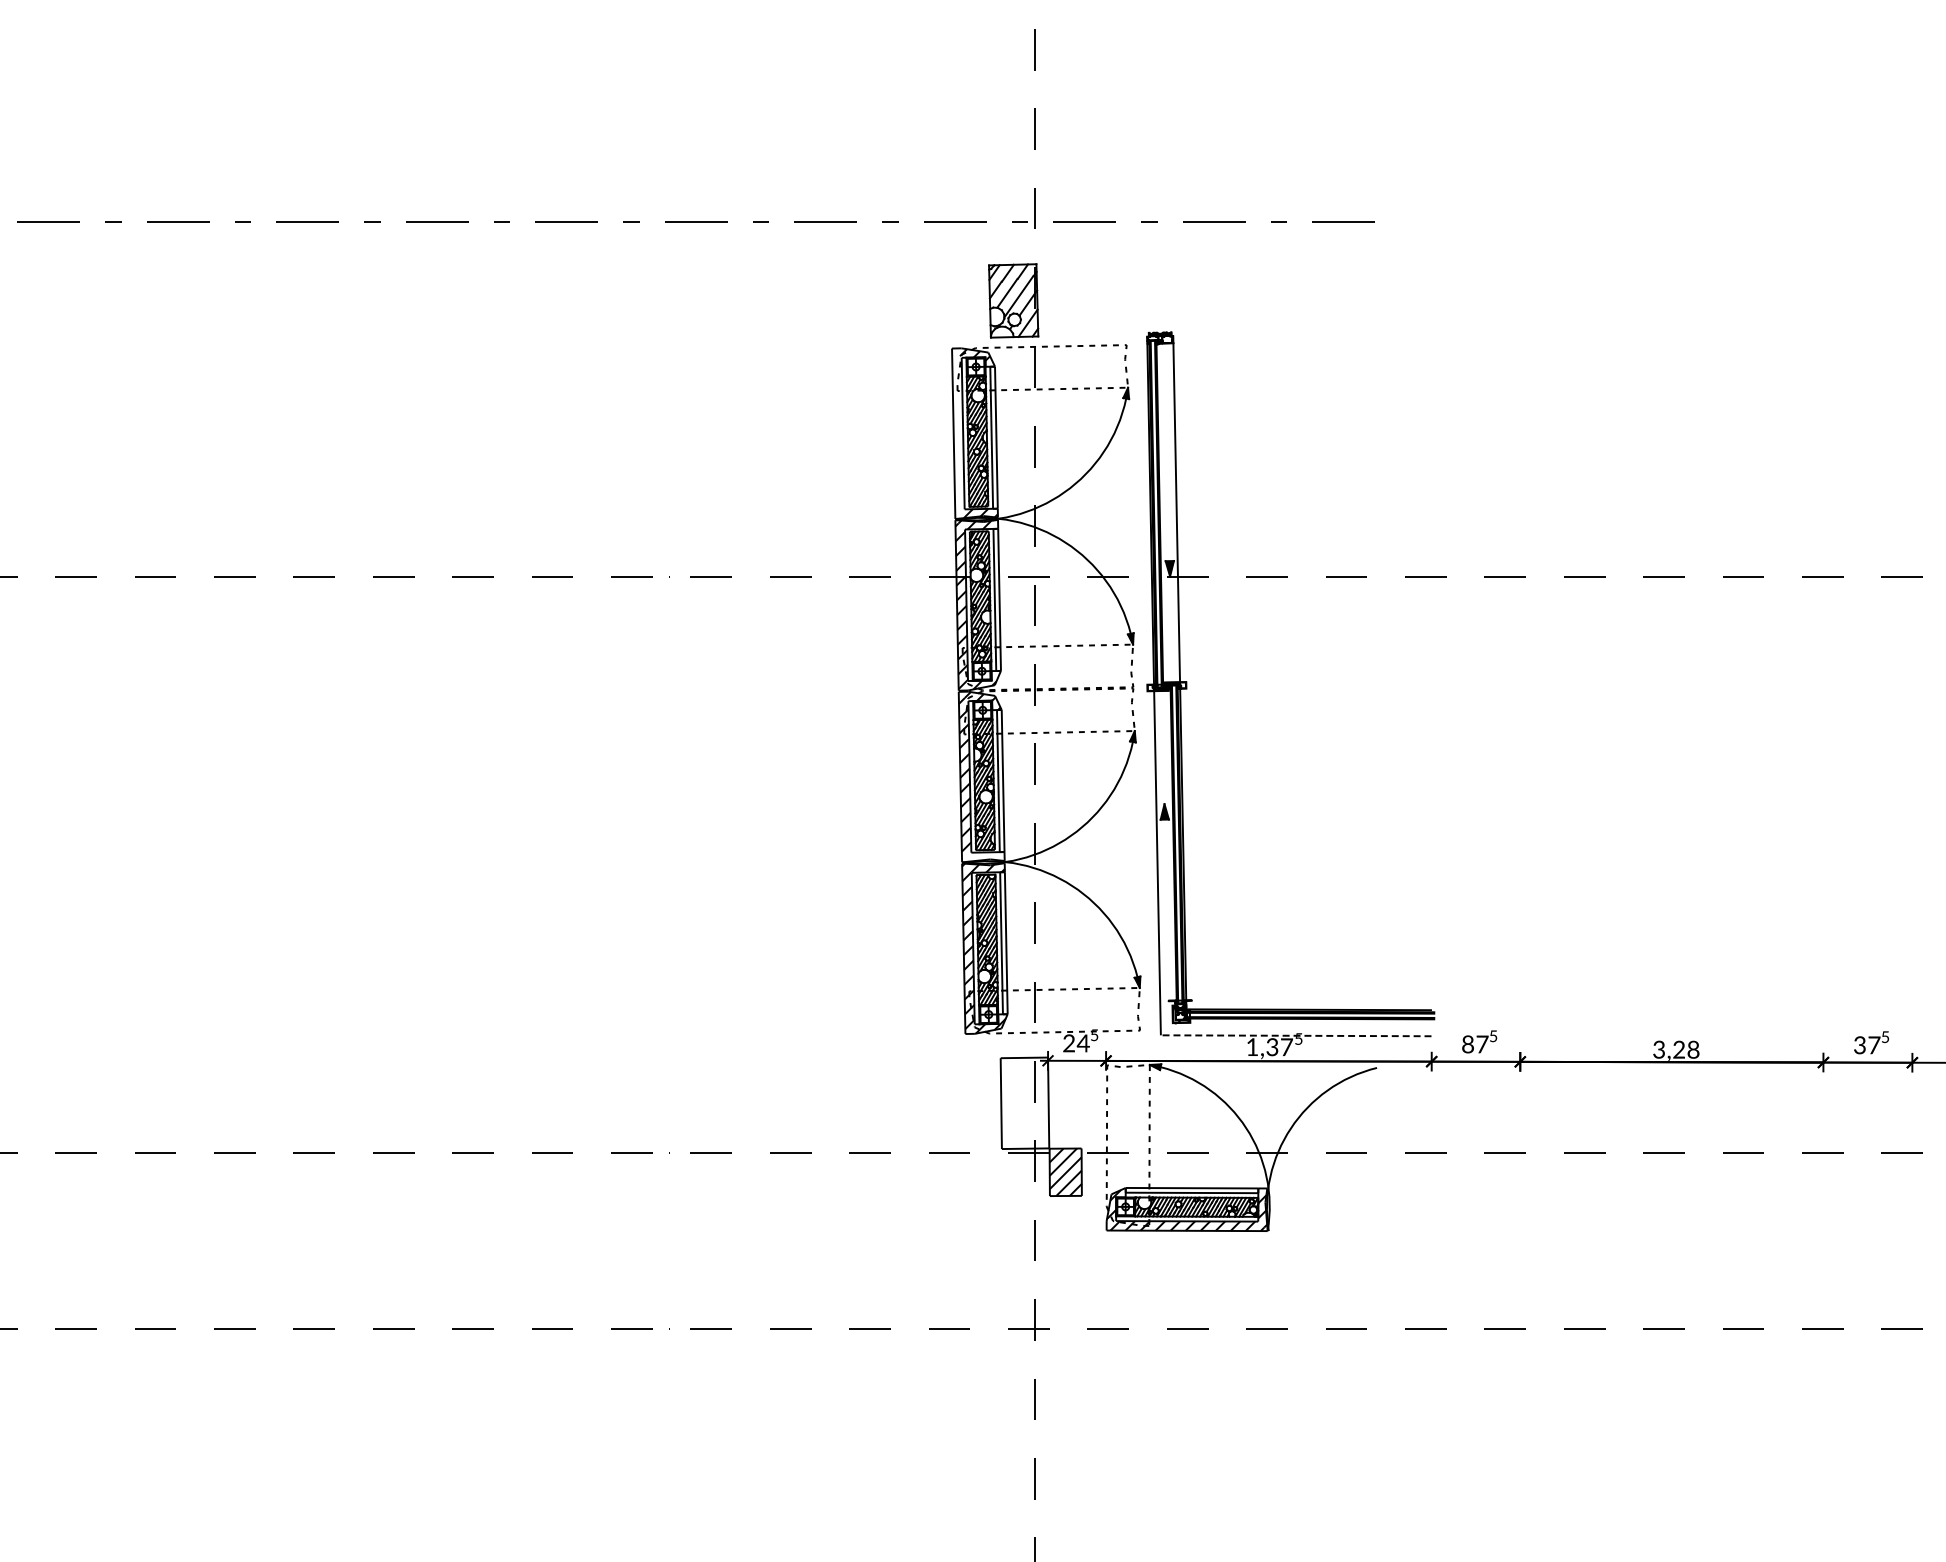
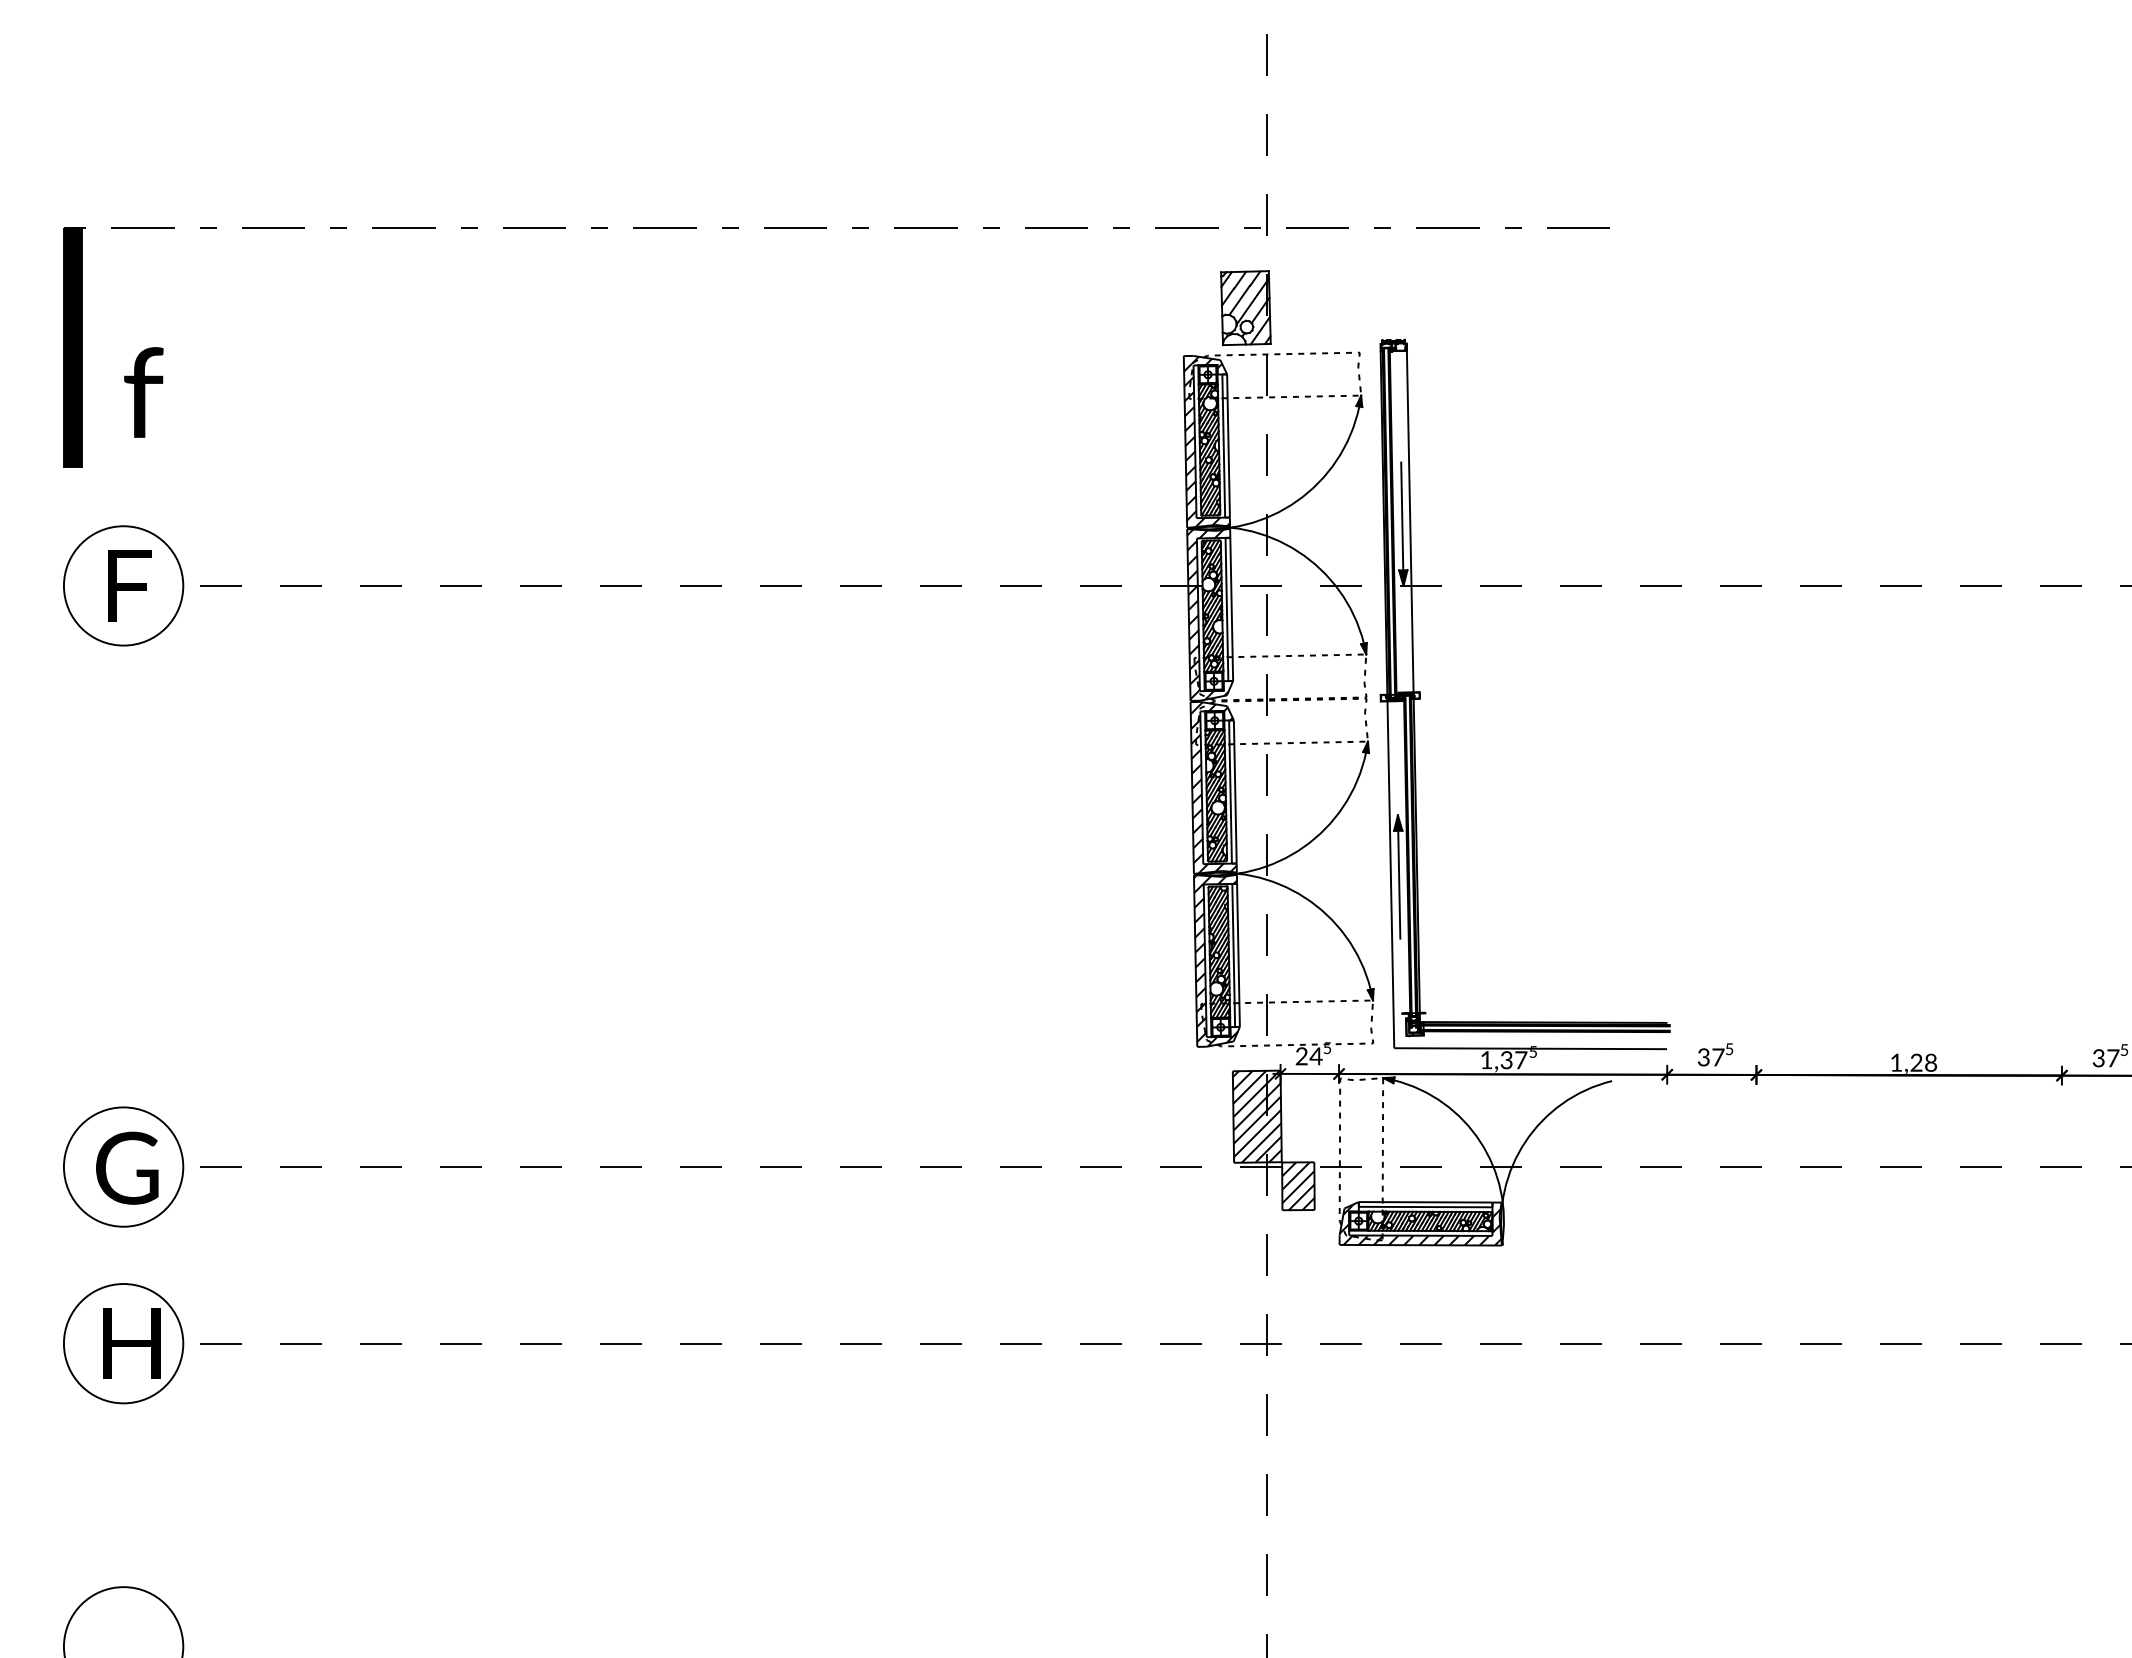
hatch: (957, 430) -> (1189, 438), added
line: (1169, 507) -> (1402, 516), added
hatch: (985, 856) -> (1217, 868), added
line: (1166, 872) -> (1399, 884), added
line: (1296, 1035) -> (1530, 1048), dashed -> solid
text: (1467, 1044) -> (1703, 1057), 87 -> 37
text: (1659, 1049) -> (1896, 1062), 3,28 -> 1,28
hatch: (1024, 1103) -> (1256, 1116), added

